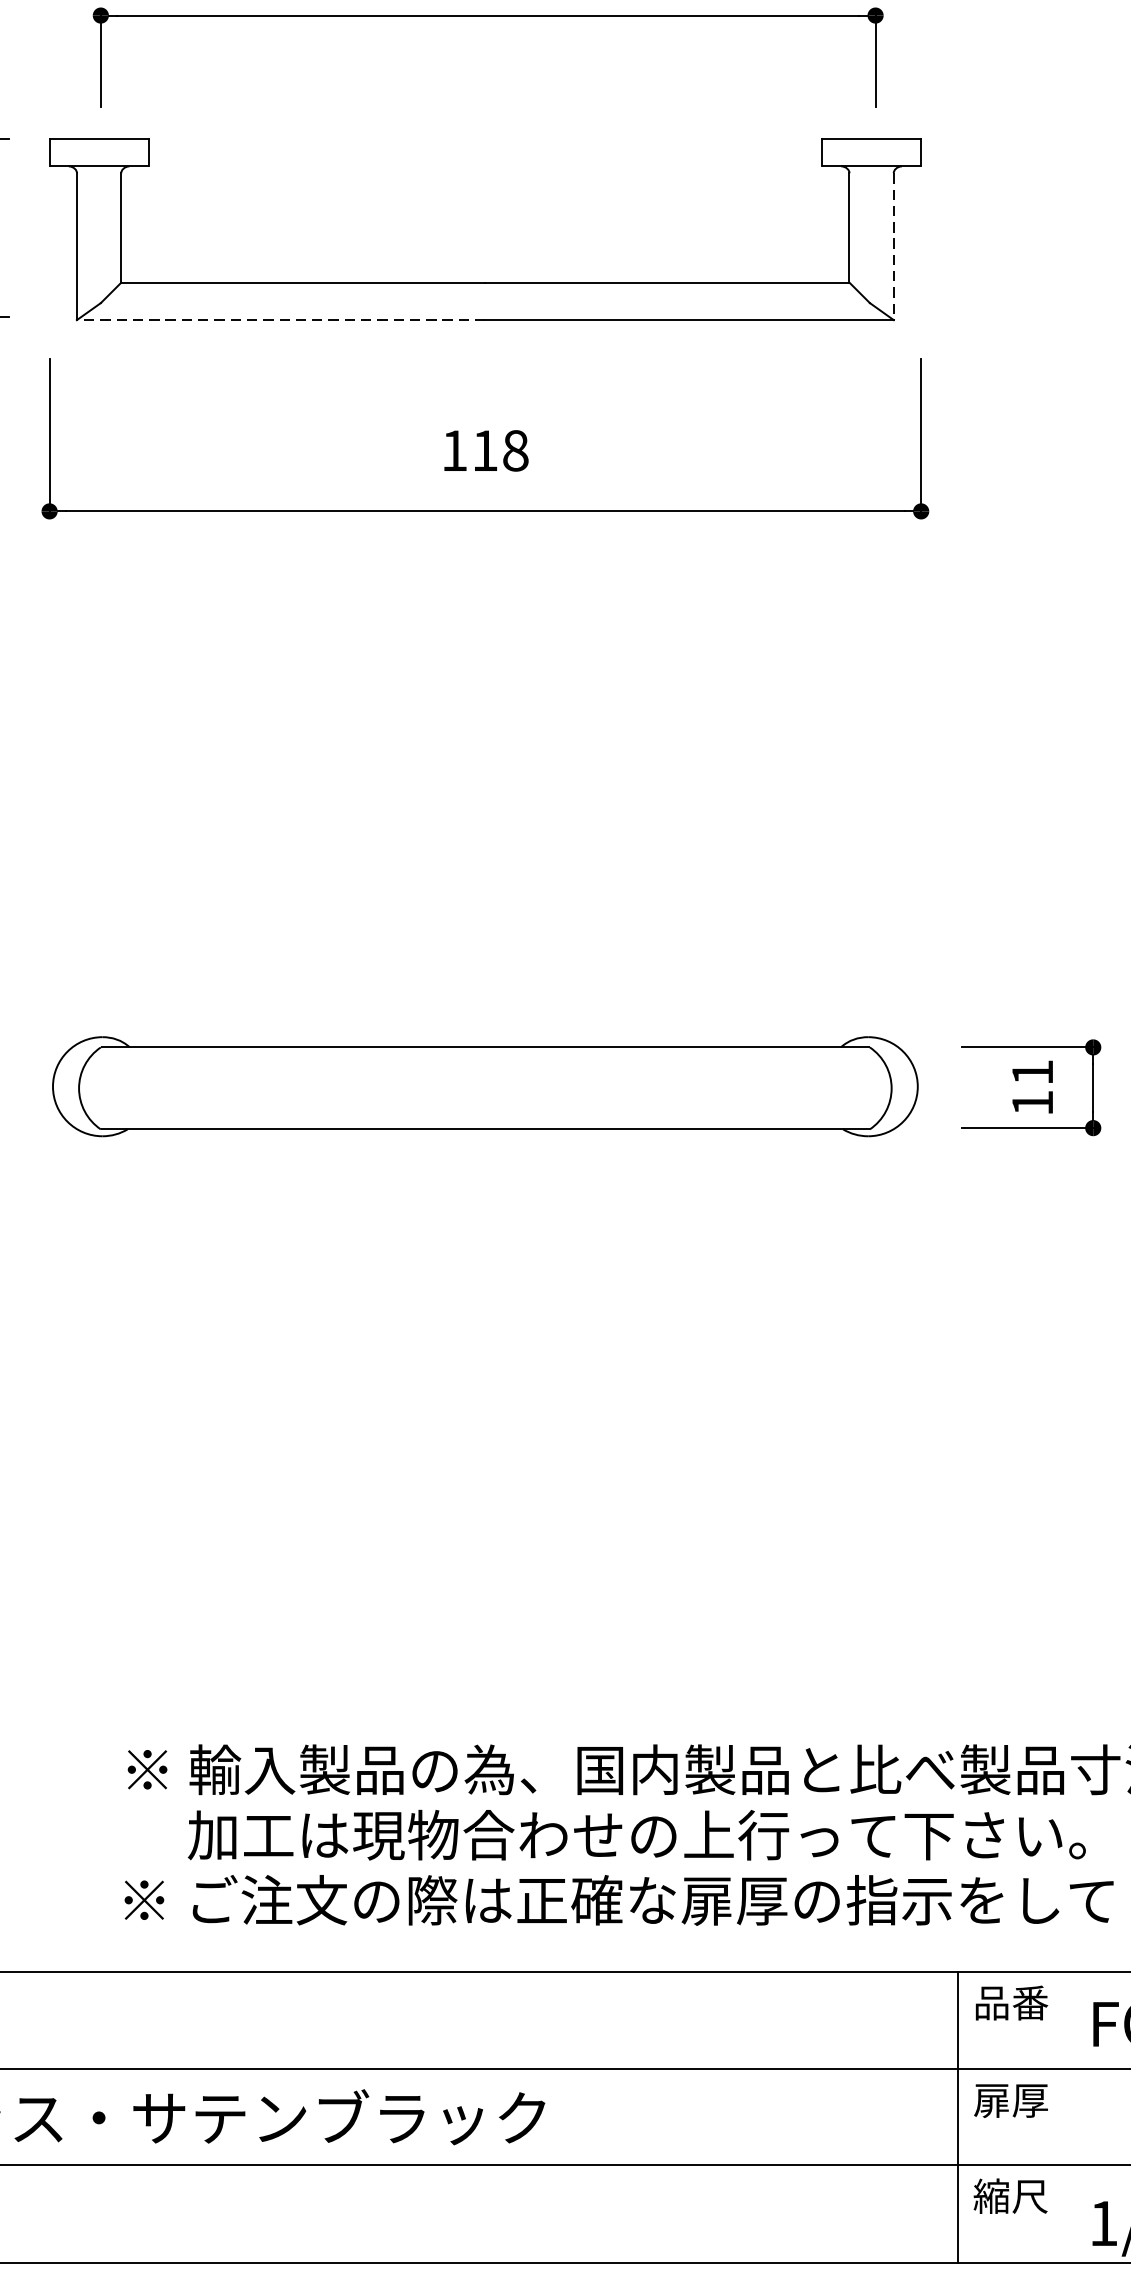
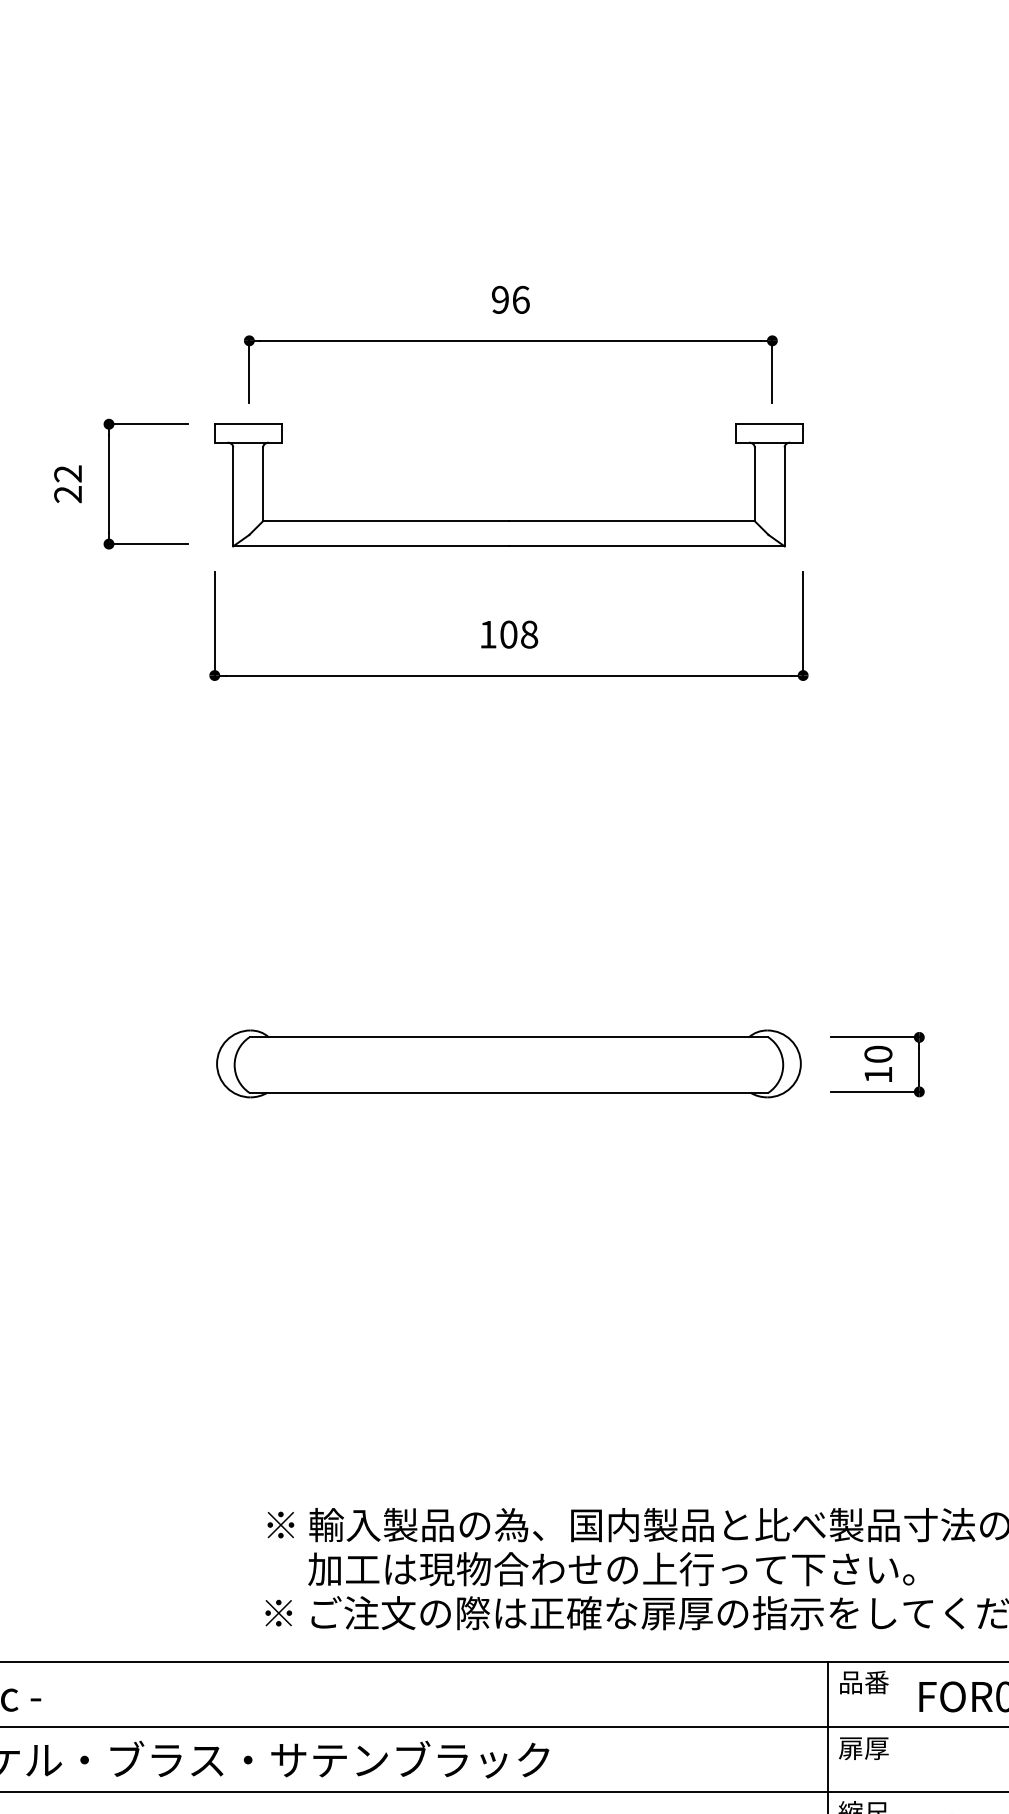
line: (893, 246) -> (784, 496), dashed -> solid
line: (281, 320) -> (371, 546), dashed -> solid
text: (484, 450) -> (508, 634), 118 -> 108
text: (1032, 1071) -> (878, 1053), 11 -> 10

